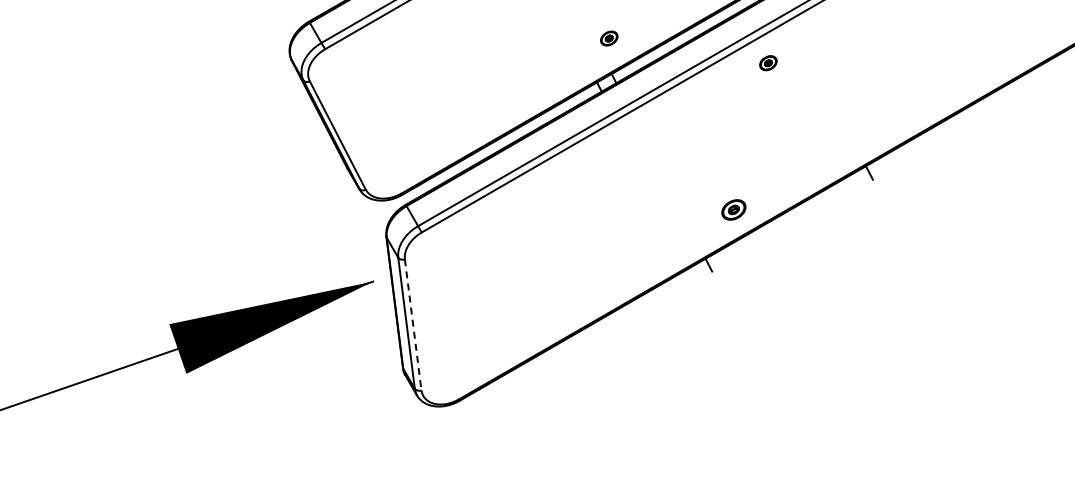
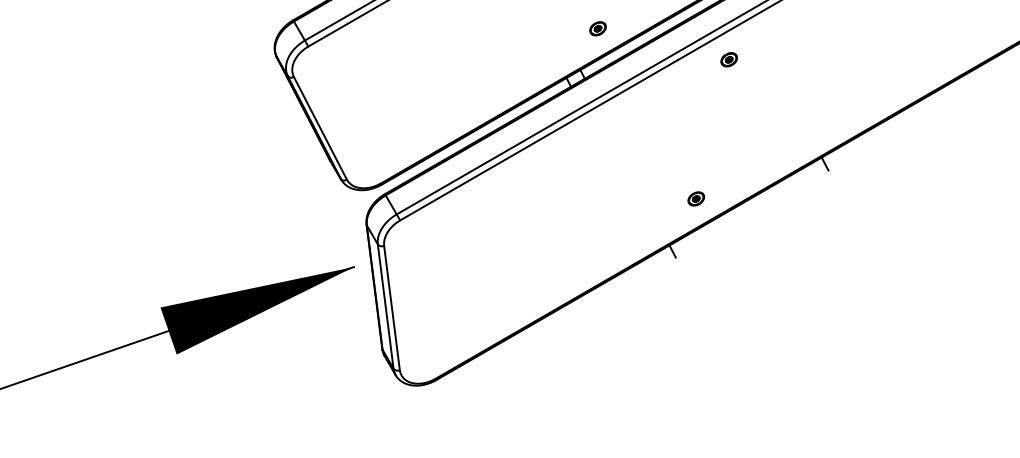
part: (609, 38) -> (598, 28), moved
part: (733, 209) -> (696, 198), size x0.71
line: (413, 325) -> (392, 308), dashed -> solid

